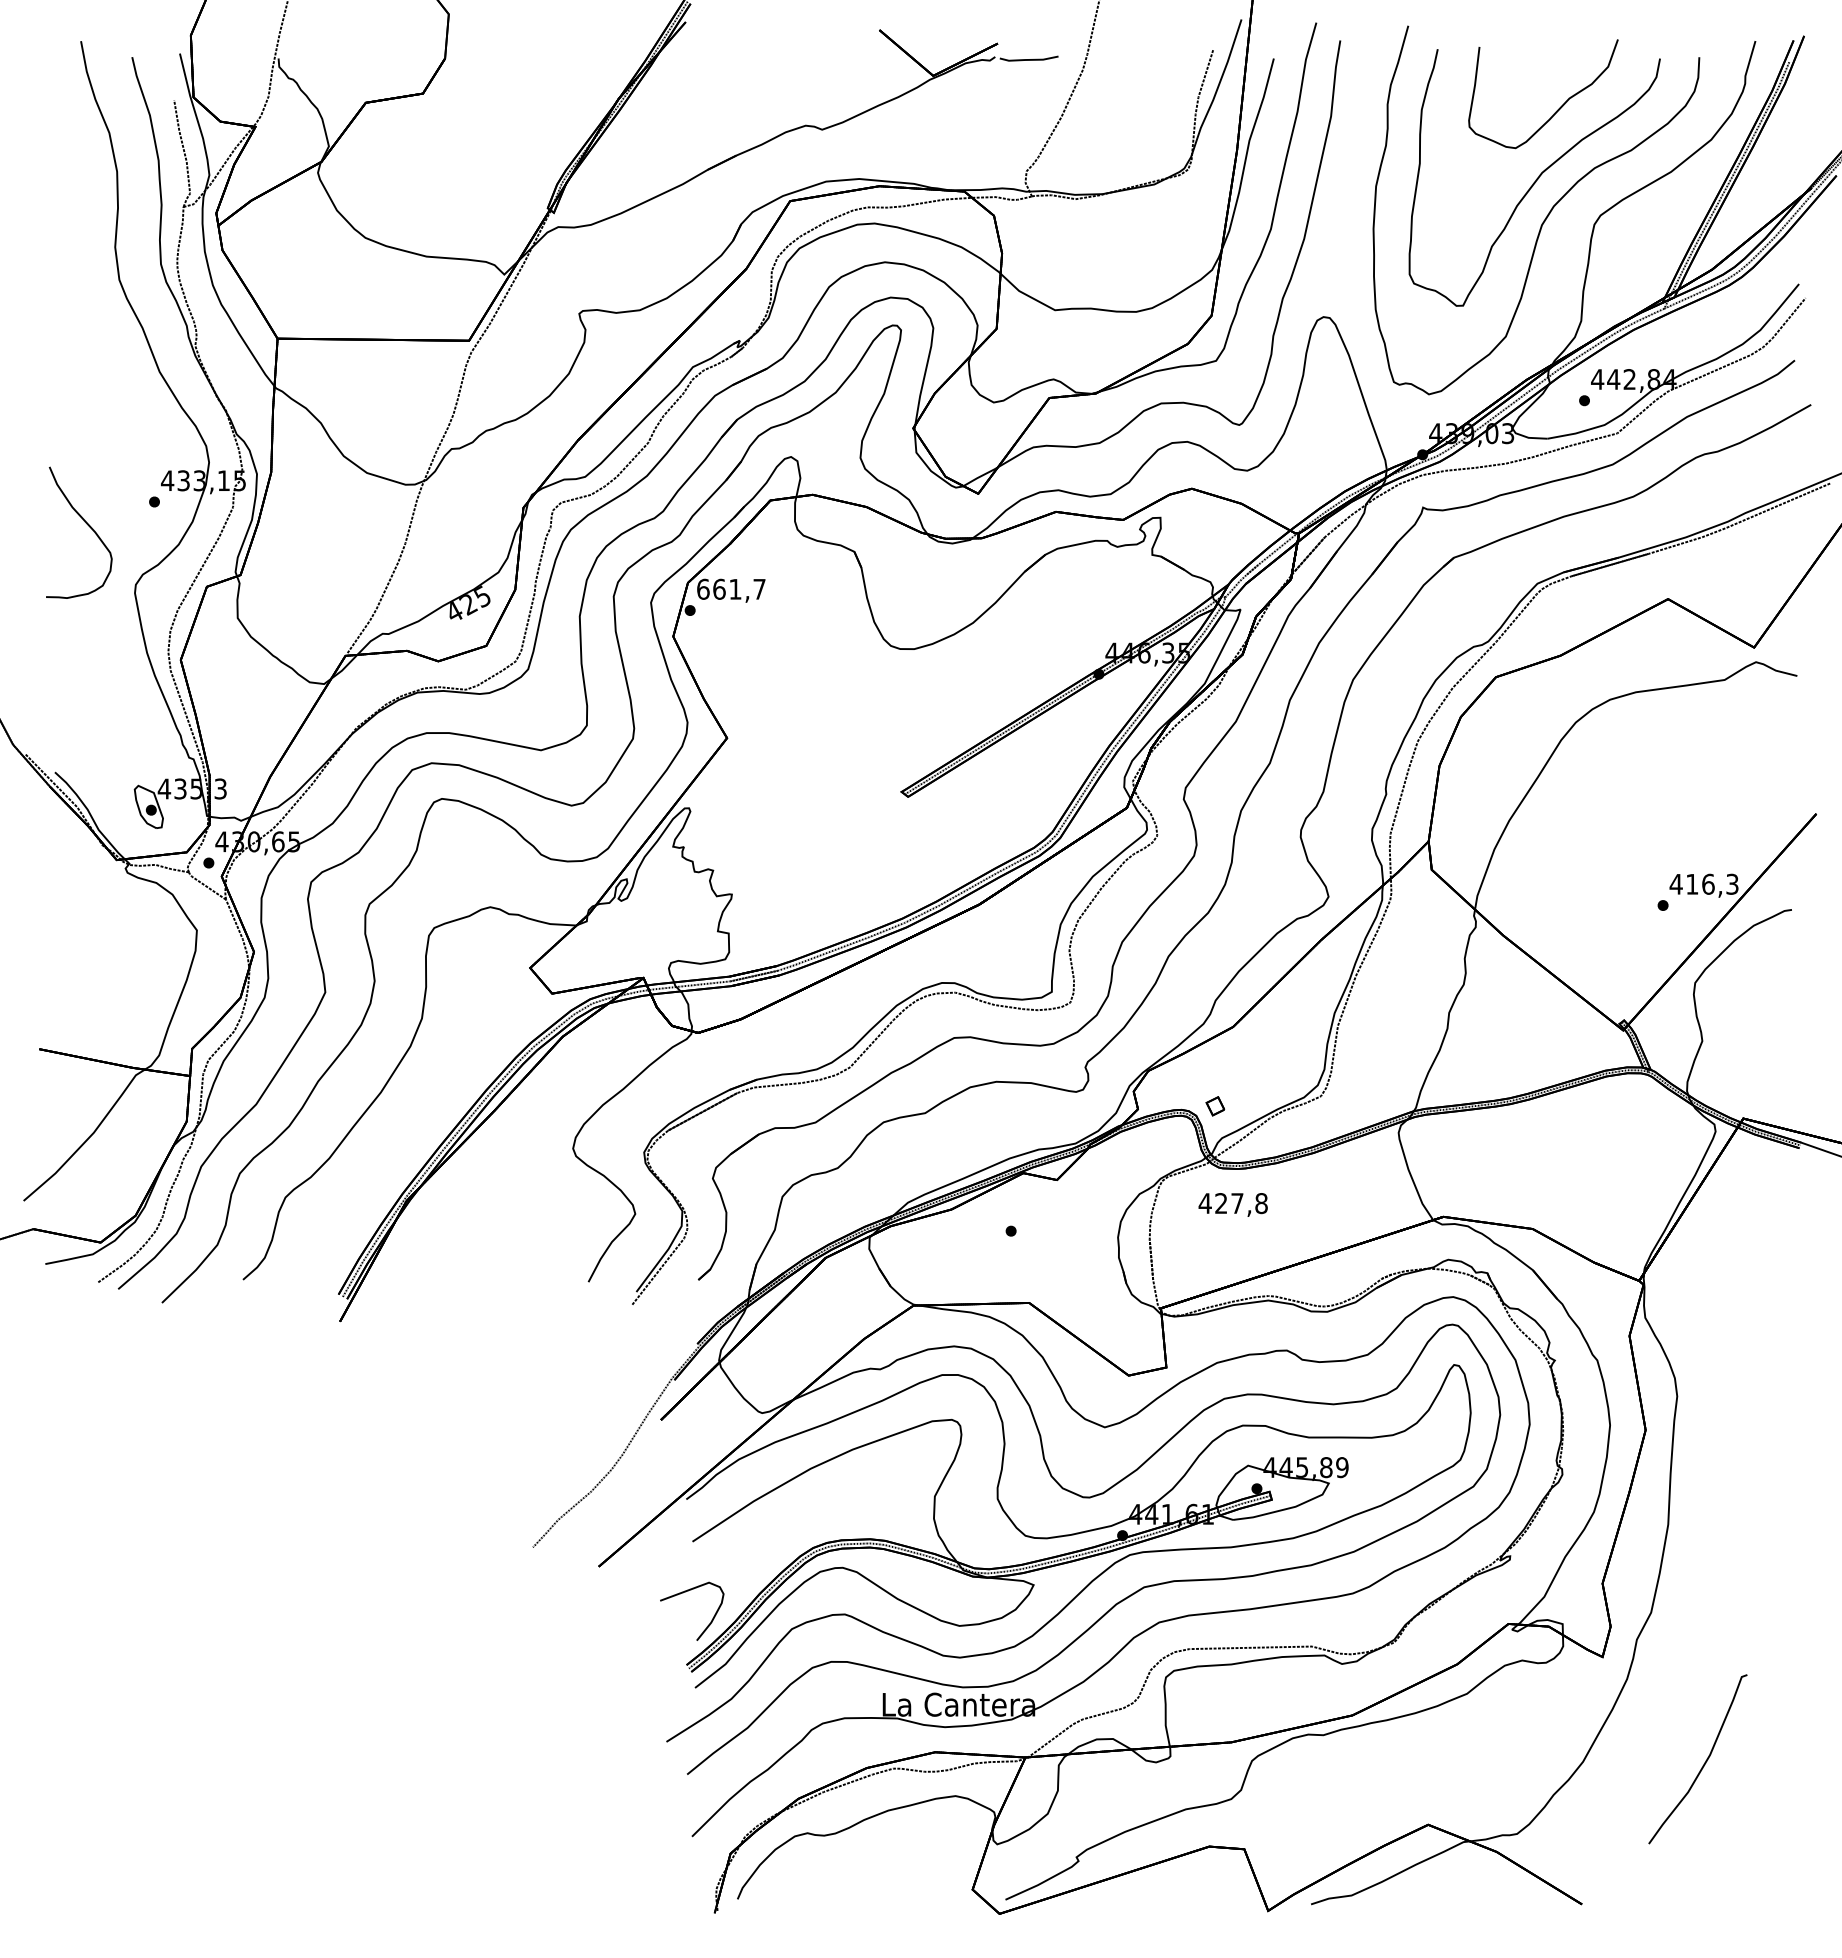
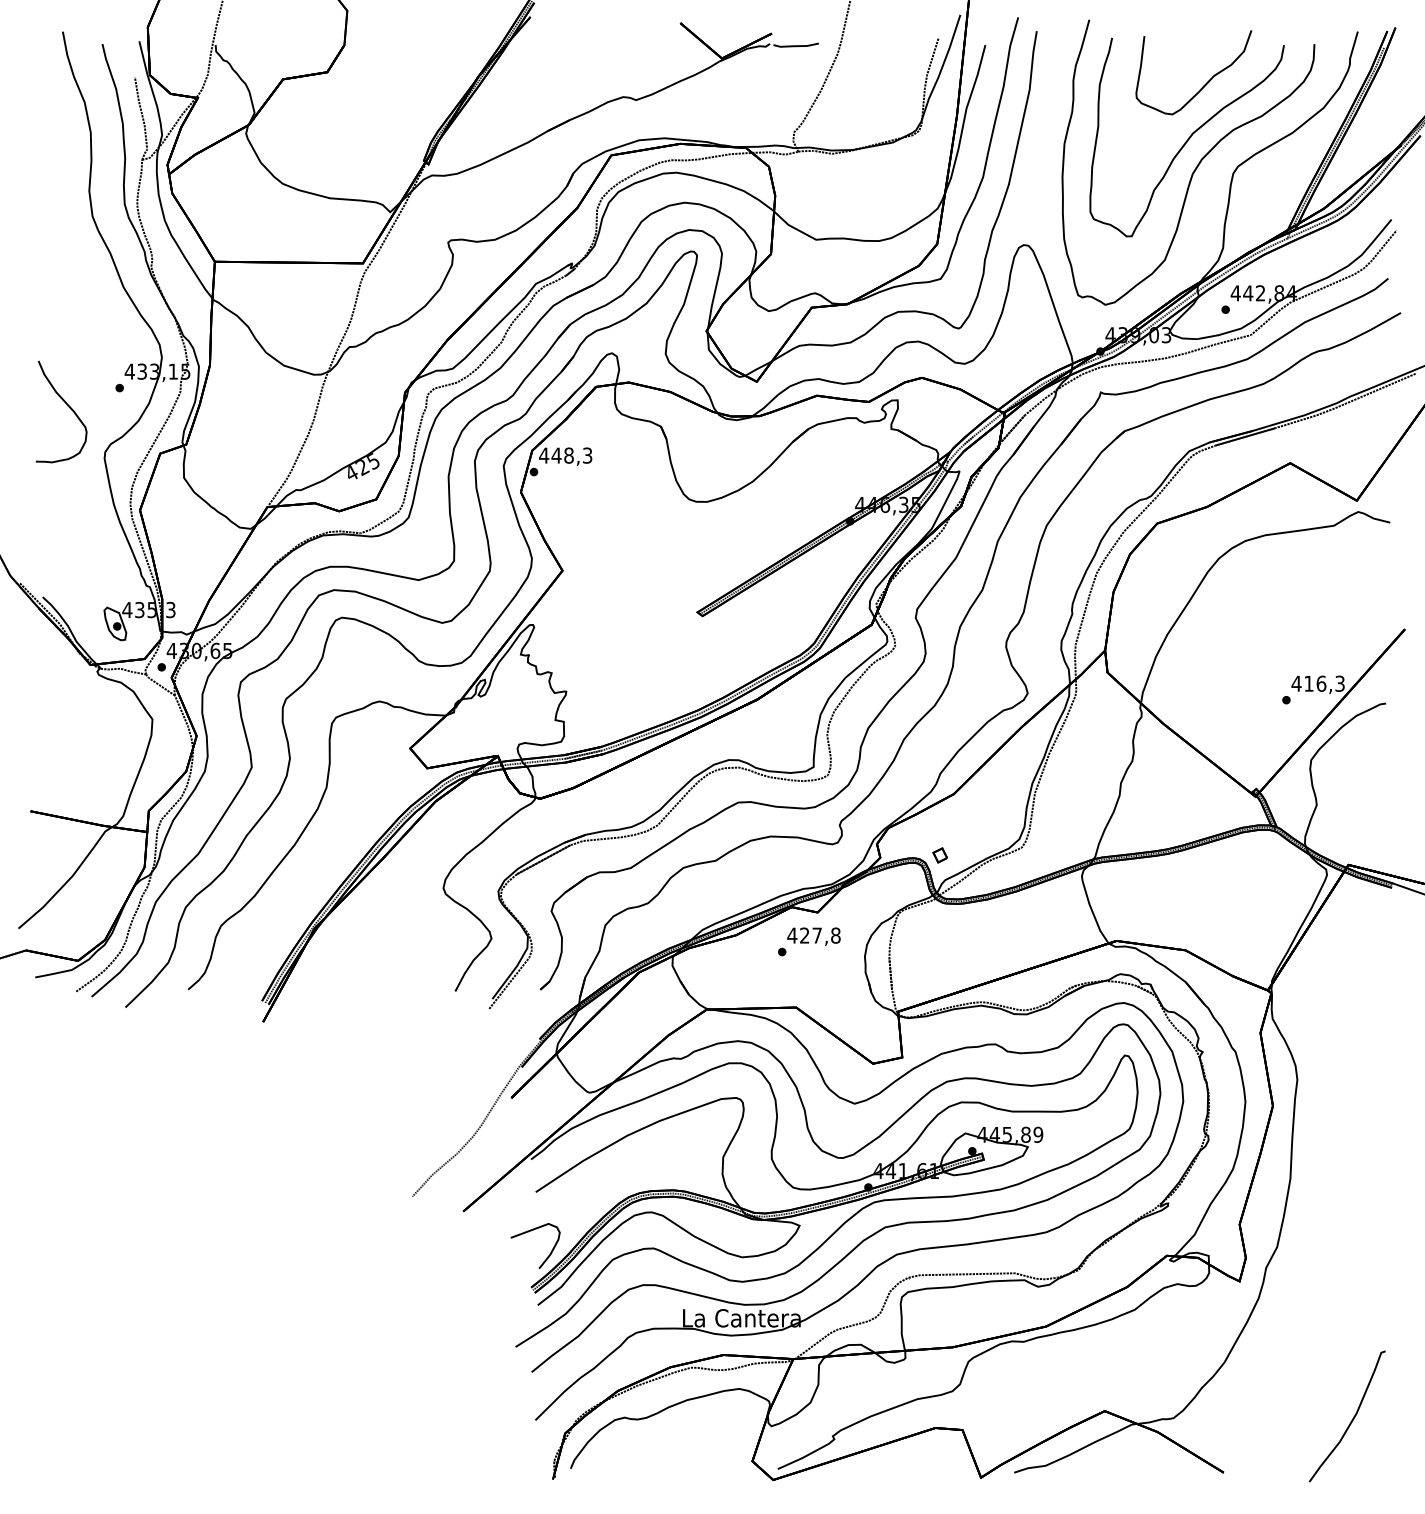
text: (730, 589) -> (565, 455), 661,7 -> 448,3
text: (1232, 1204) -> (813, 936), moved
part: (1698, 1759) -> (1347, 1416), moved

